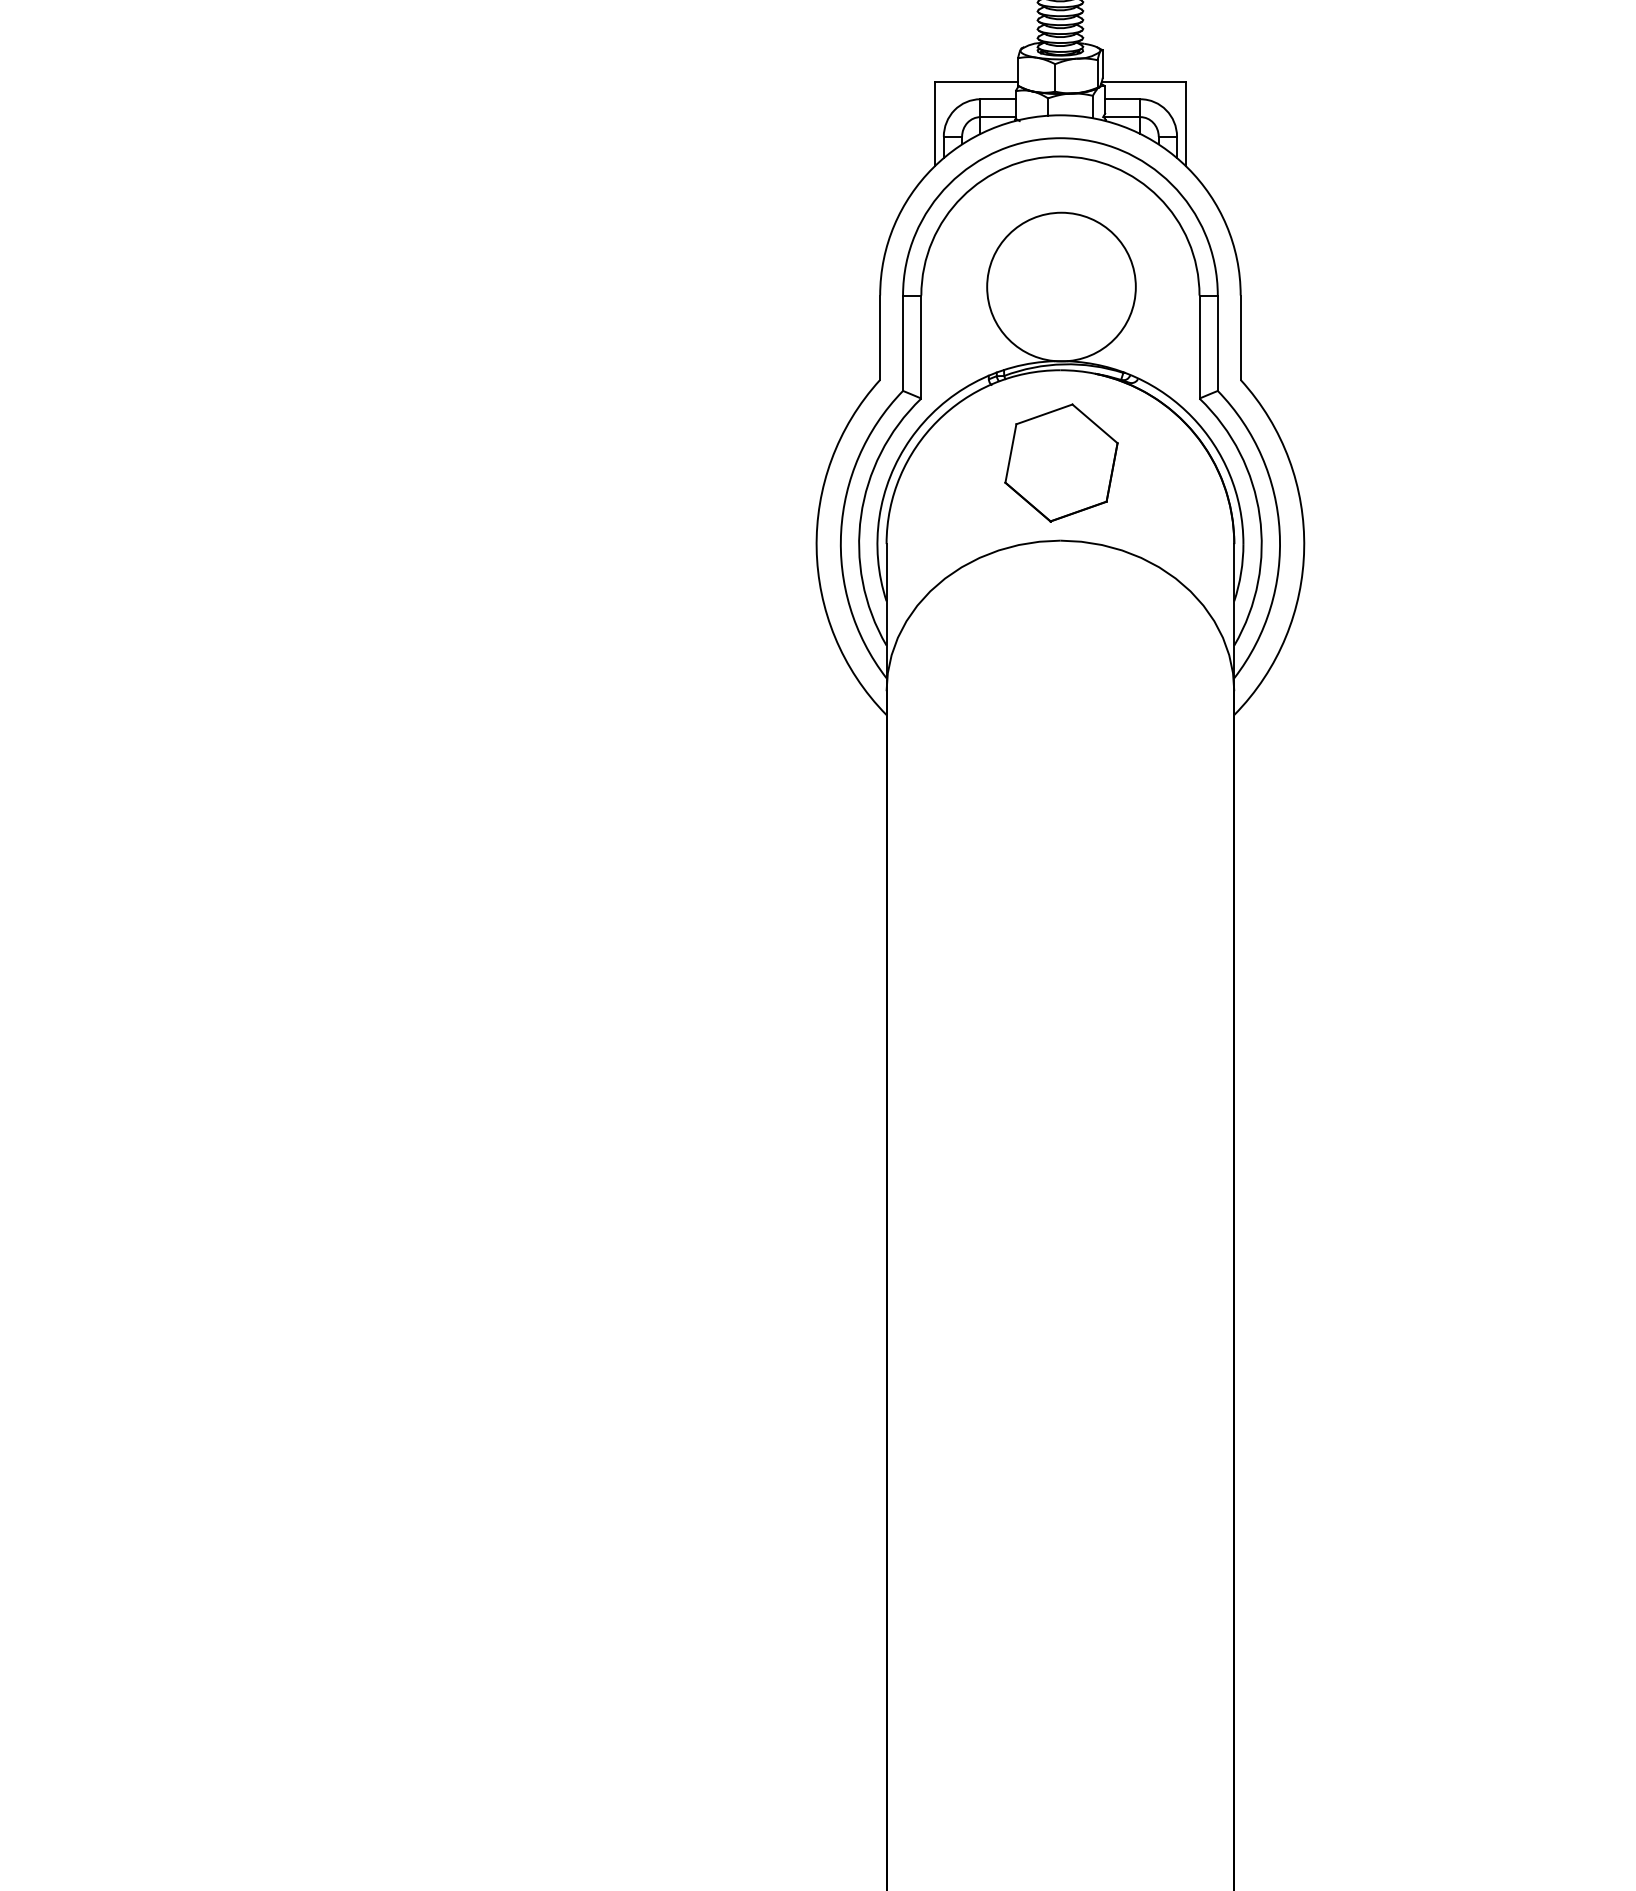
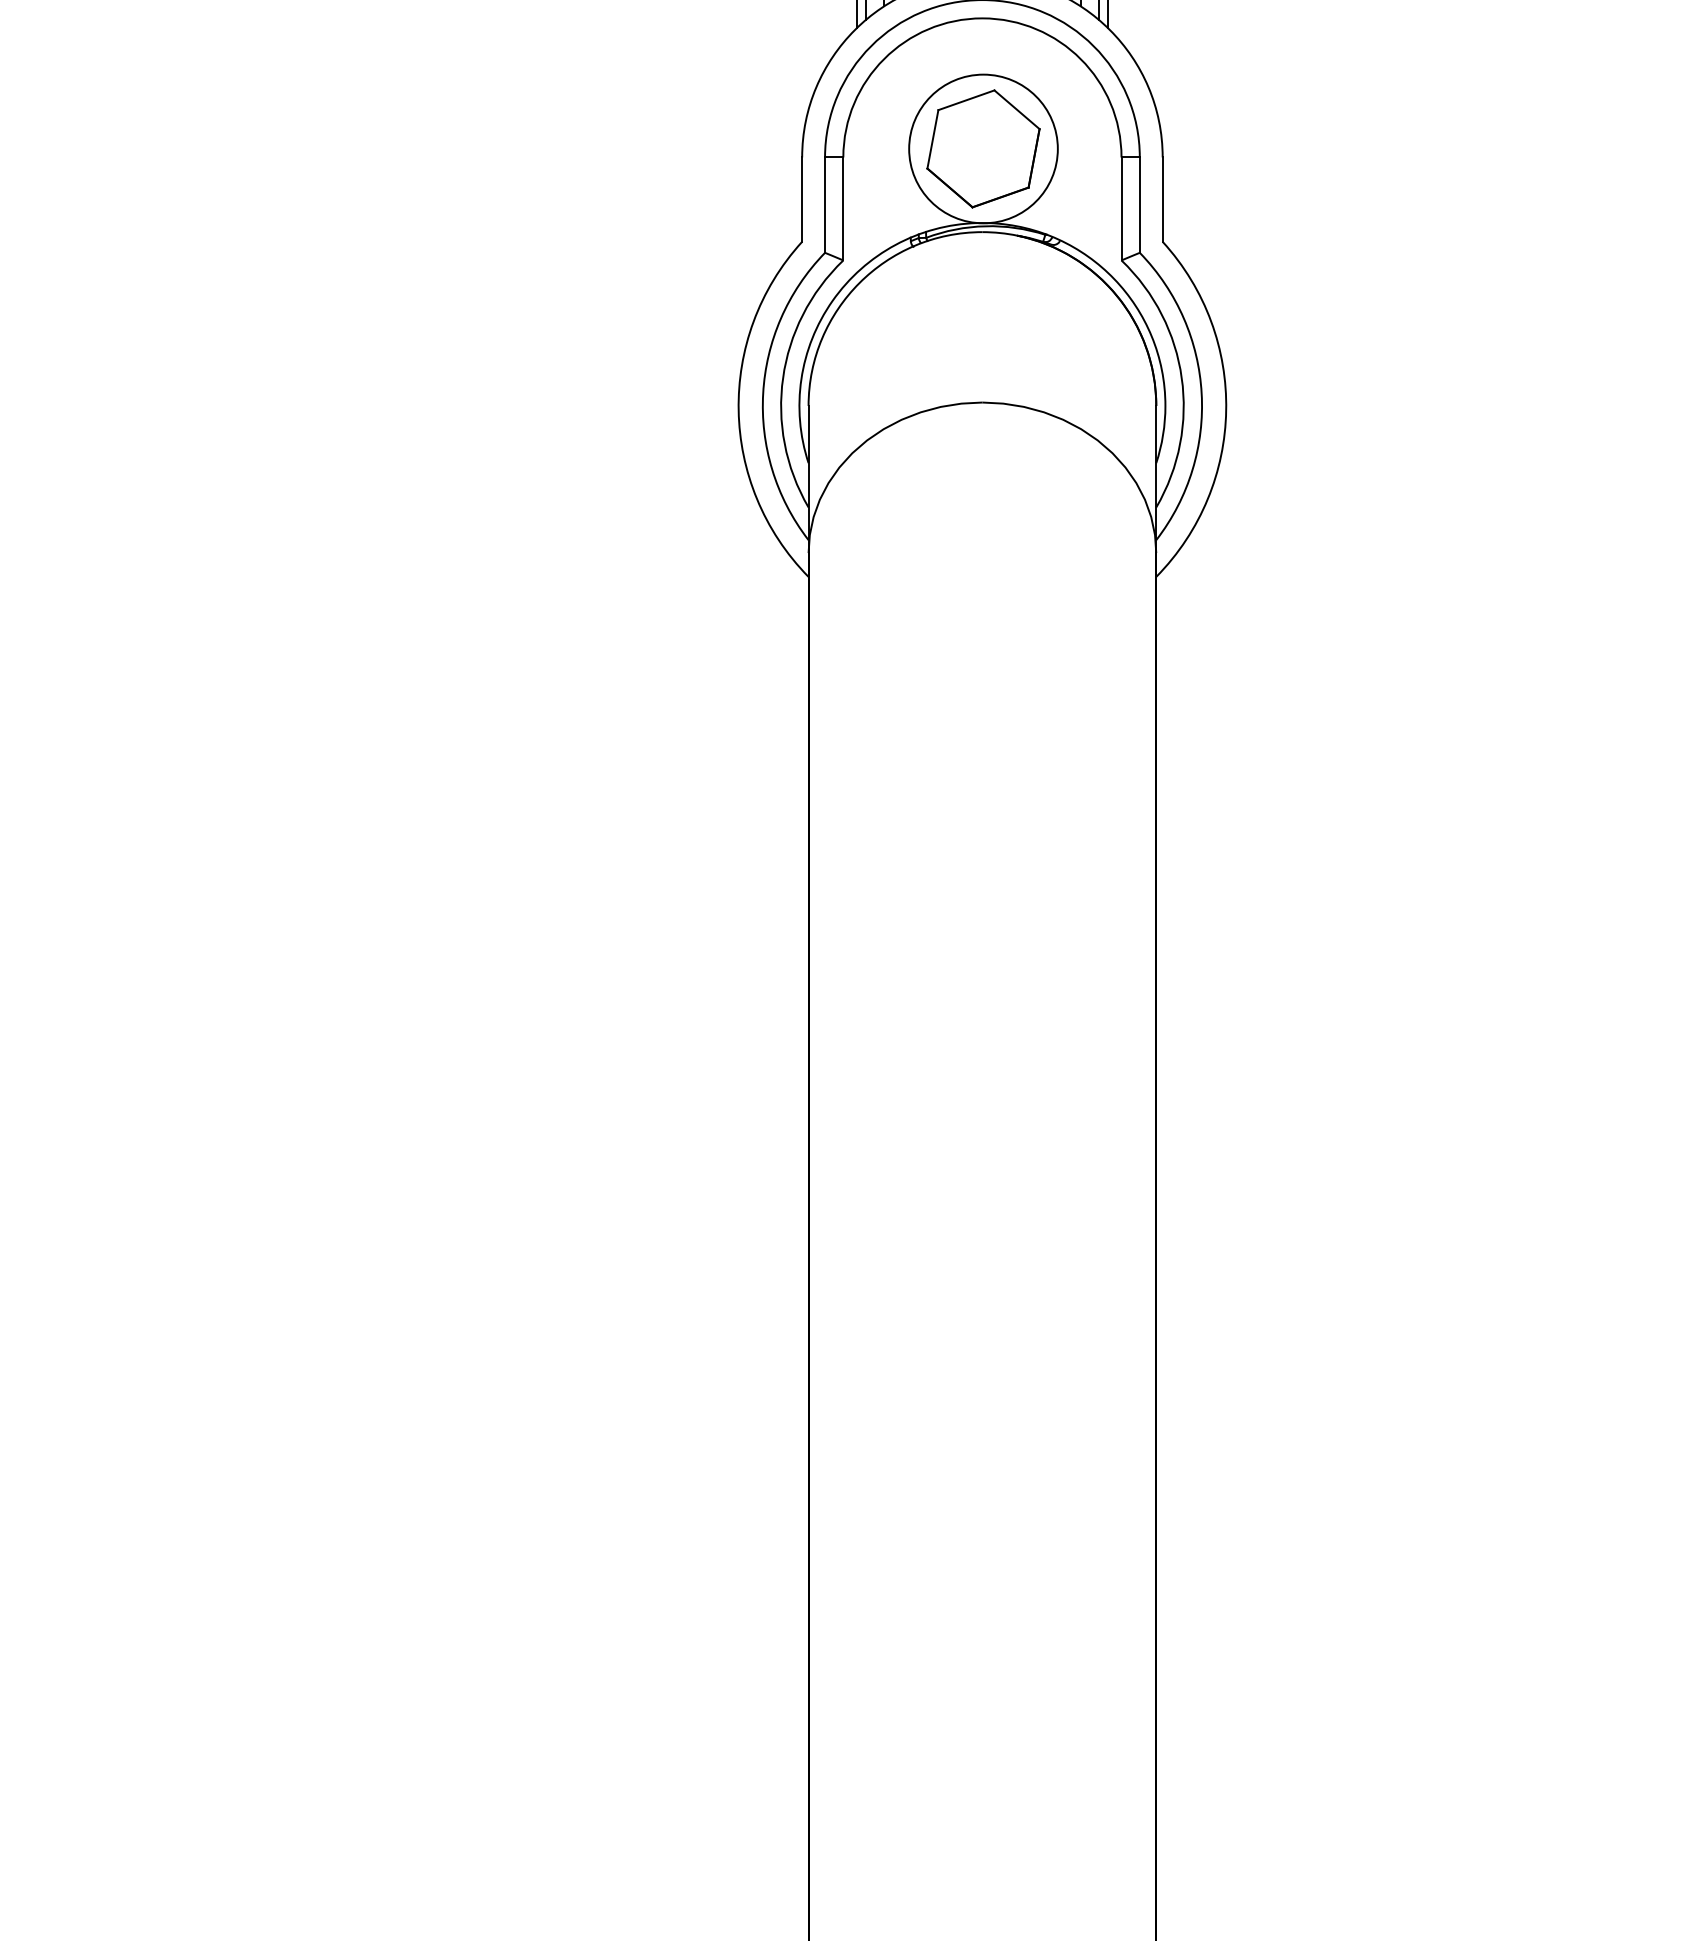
part: (1061, 462) -> (983, 148), moved

